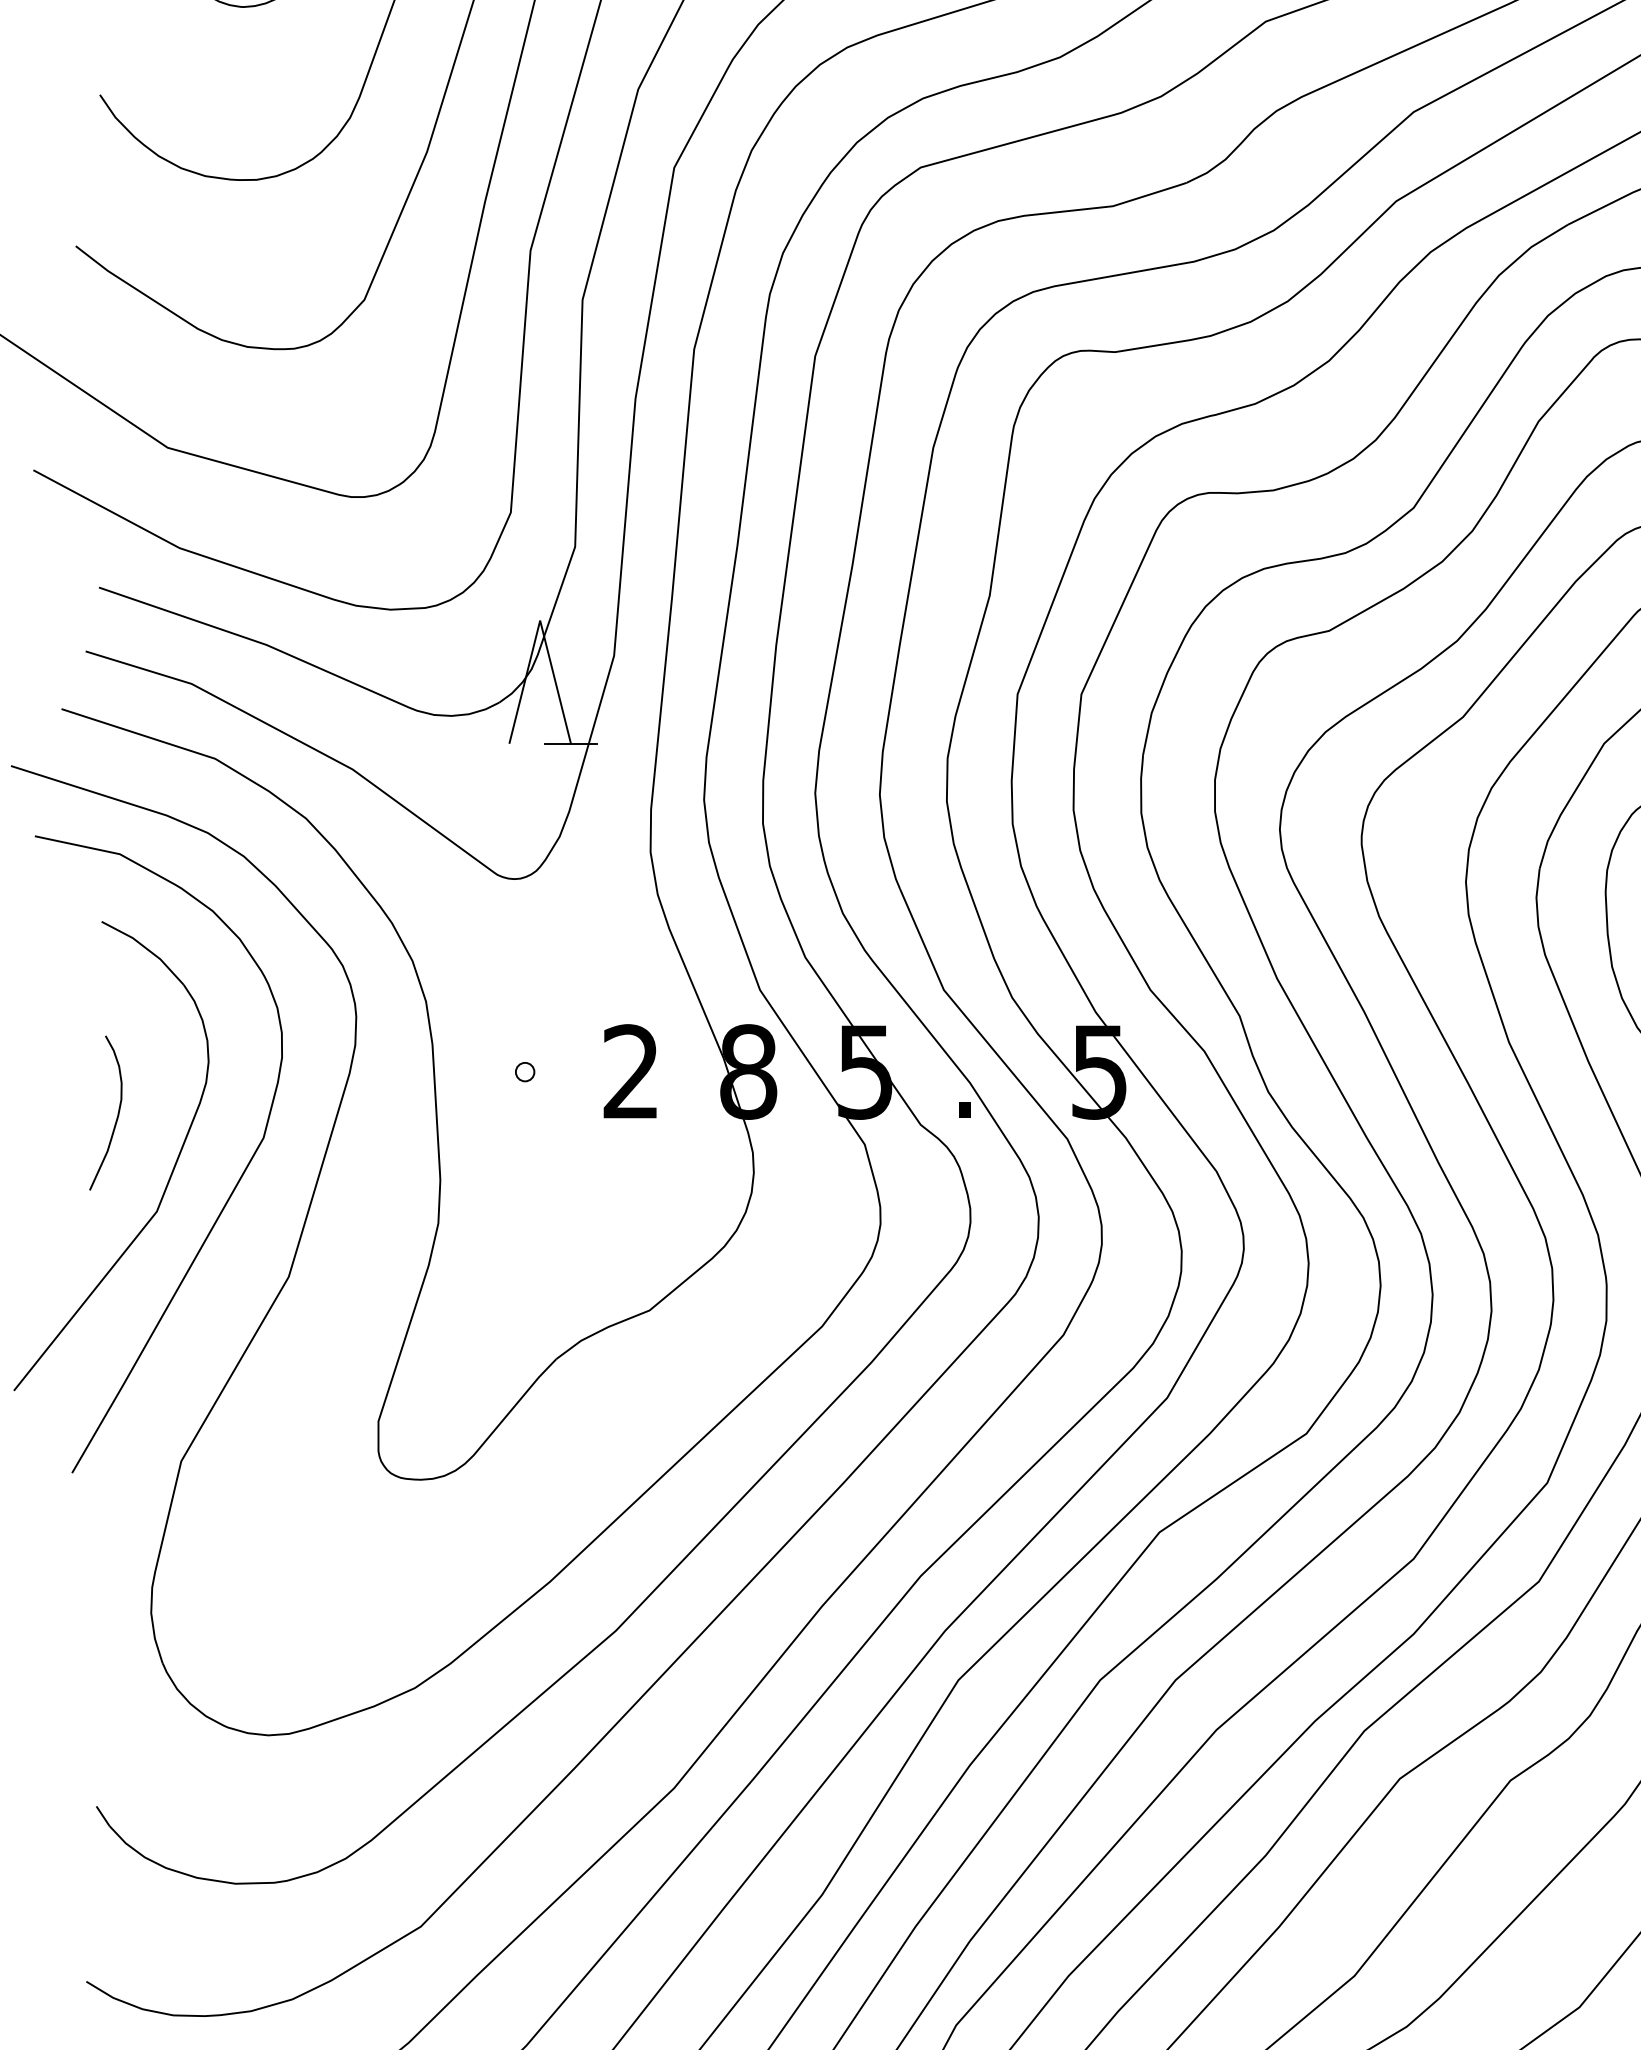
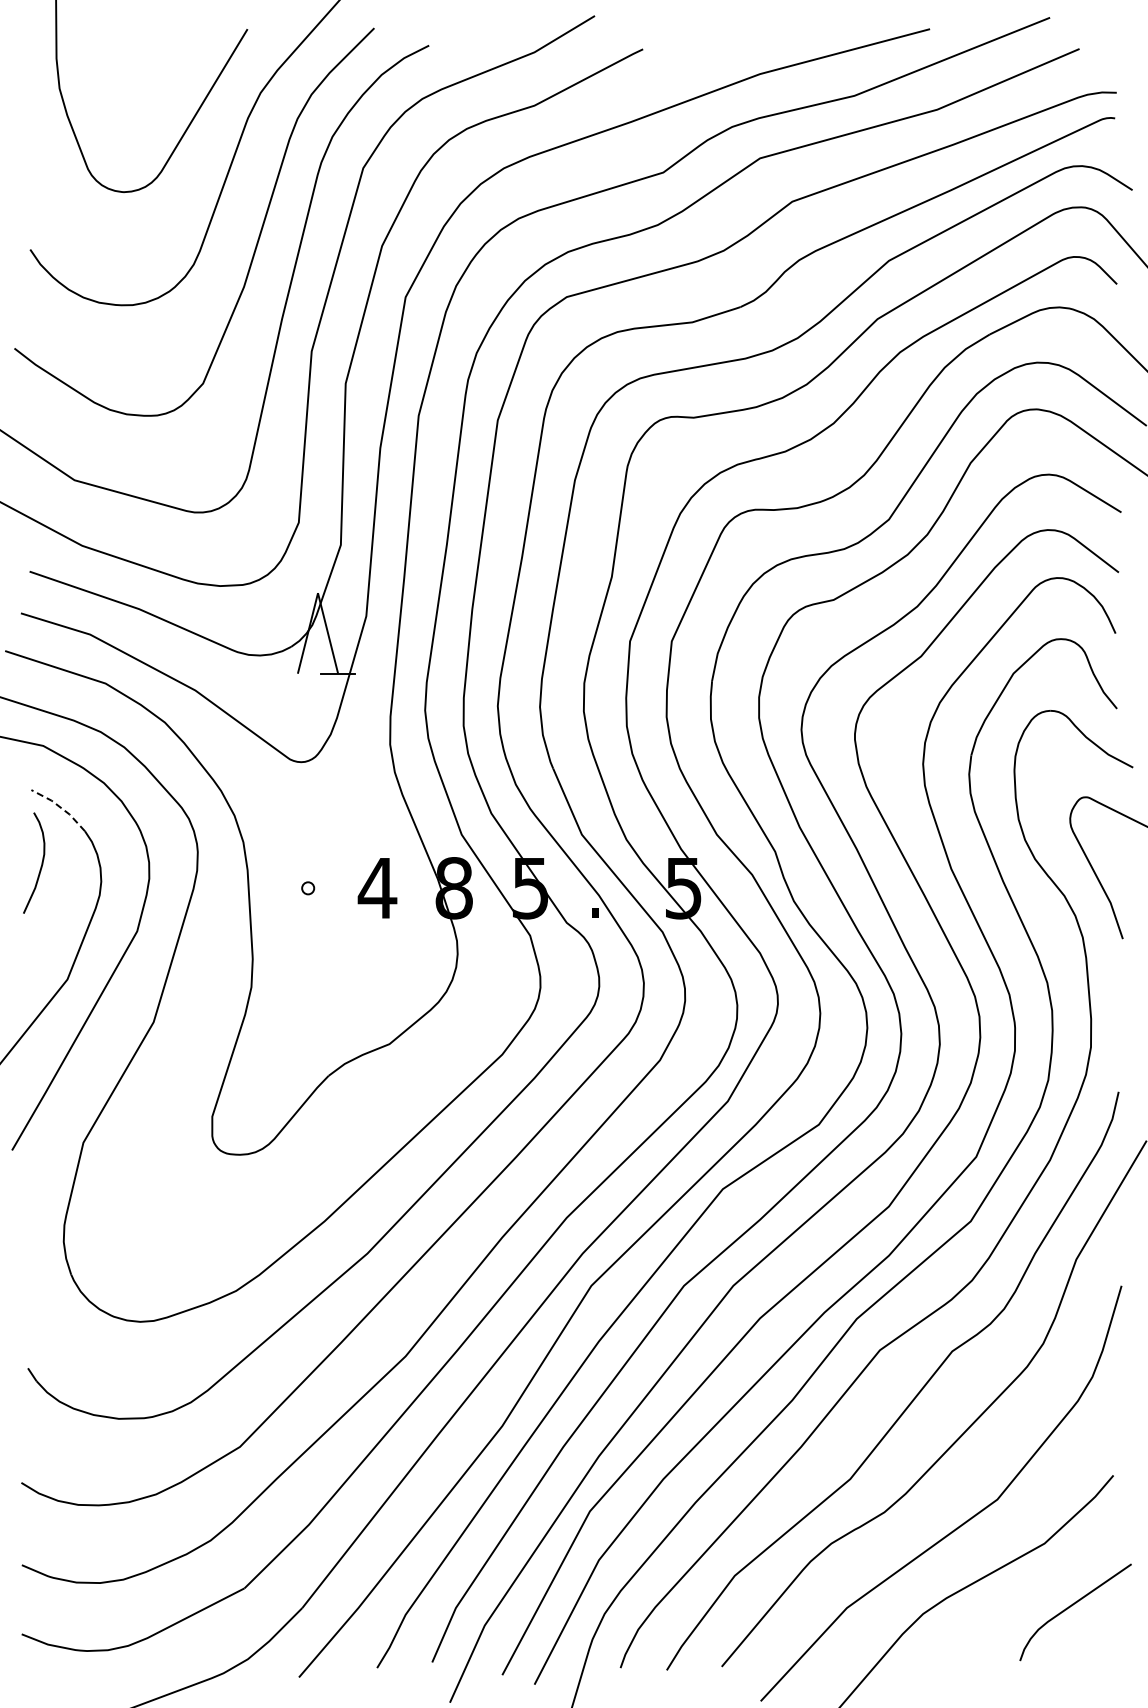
line: (146, 948) -> (60, 807), solid -> dashed
text: (631, 1070) -> (377, 887), 2 -> 4
curve: (117, 1112) -> (41, 862), moved

